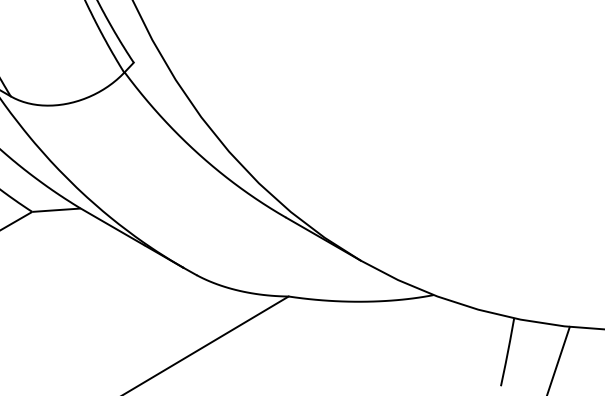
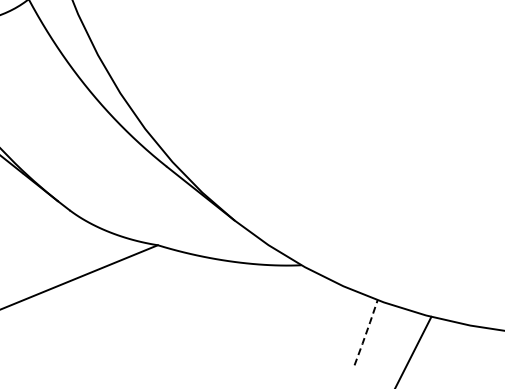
line: (508, 351) -> (367, 332), solid -> dashed

